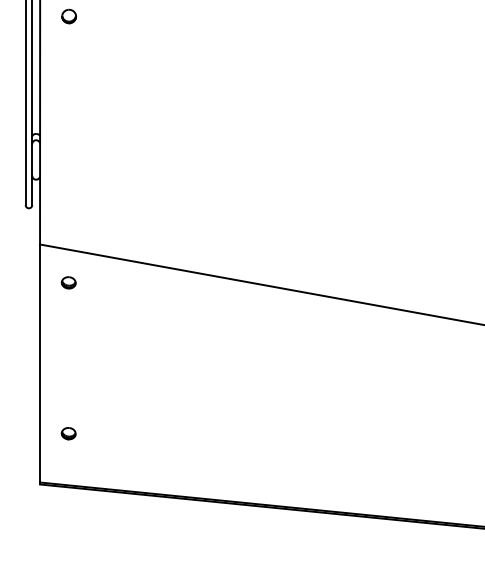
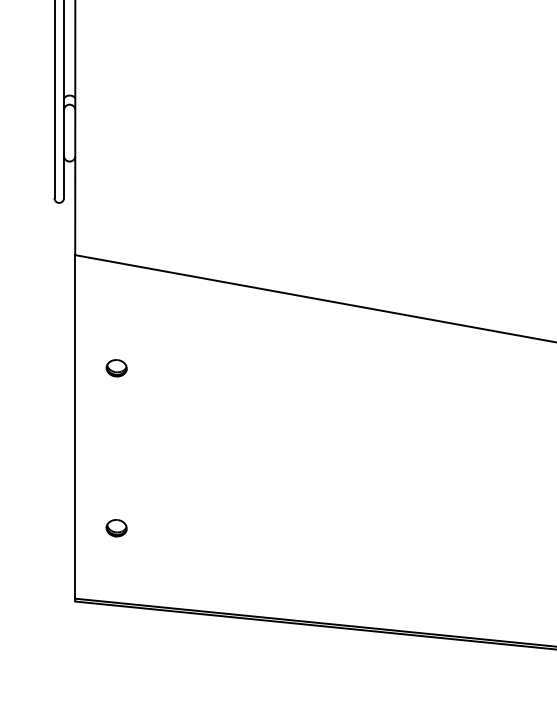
part: (68, 282) -> (116, 367), moved

